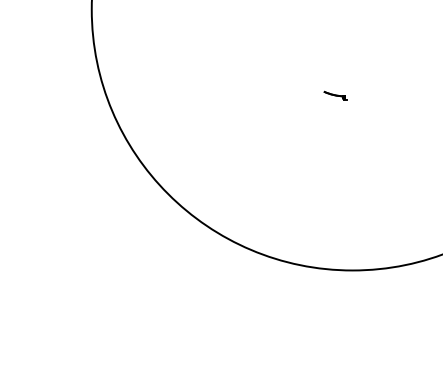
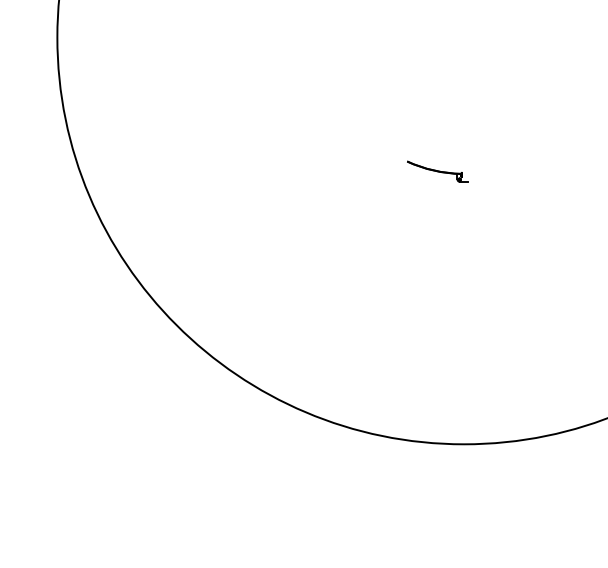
part: (335, 95) -> (437, 171), size x1.67

